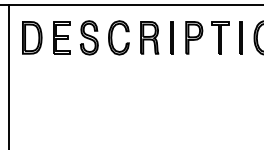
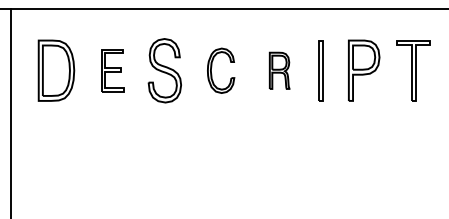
part: (61, 37) -> (111, 70), size x0.7
part: (118, 37) -> (220, 70), size x0.7
part: (149, 37) -> (279, 70), size x0.6

